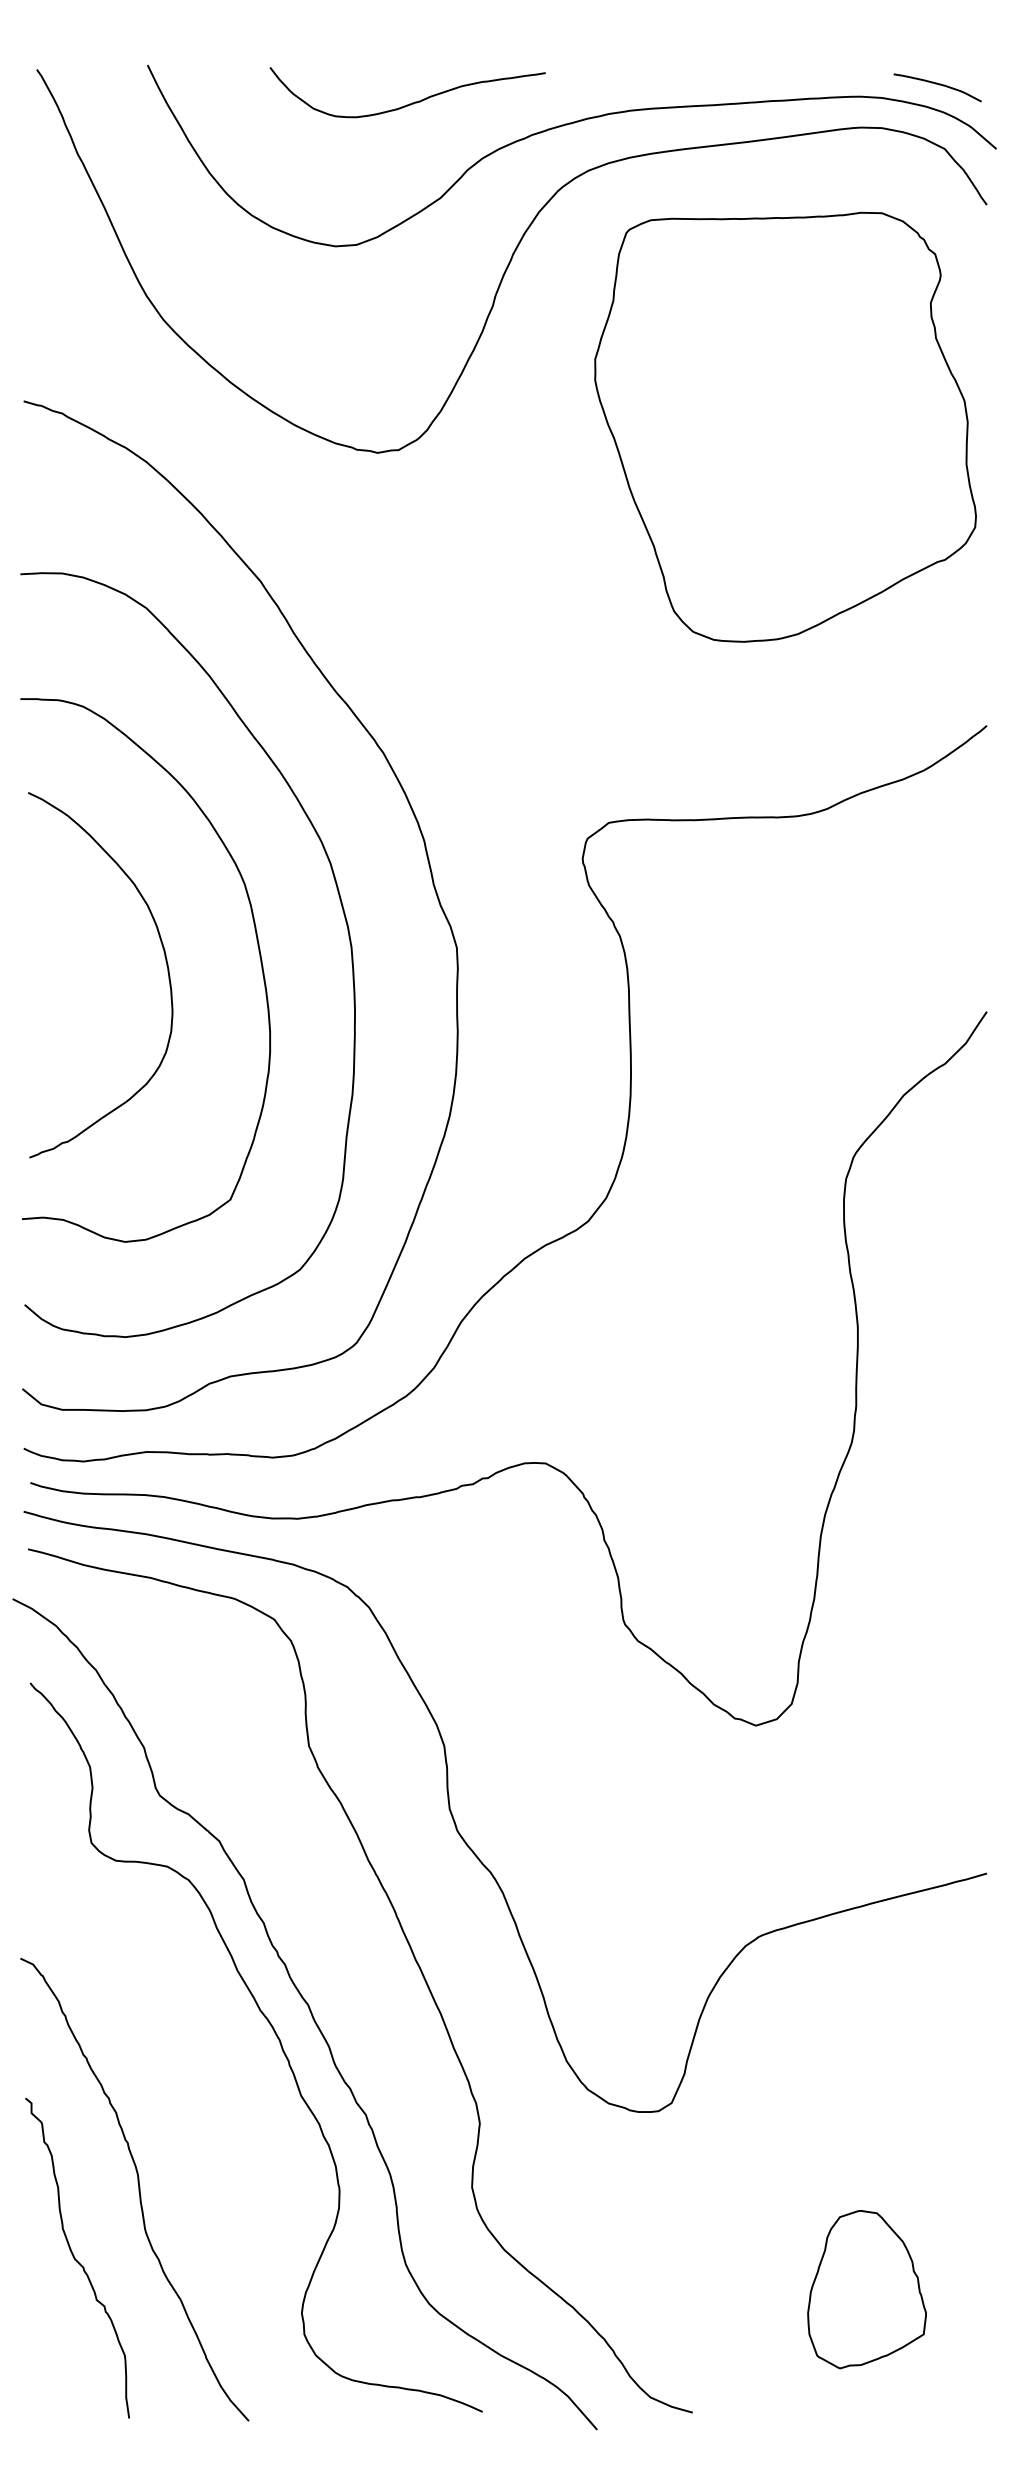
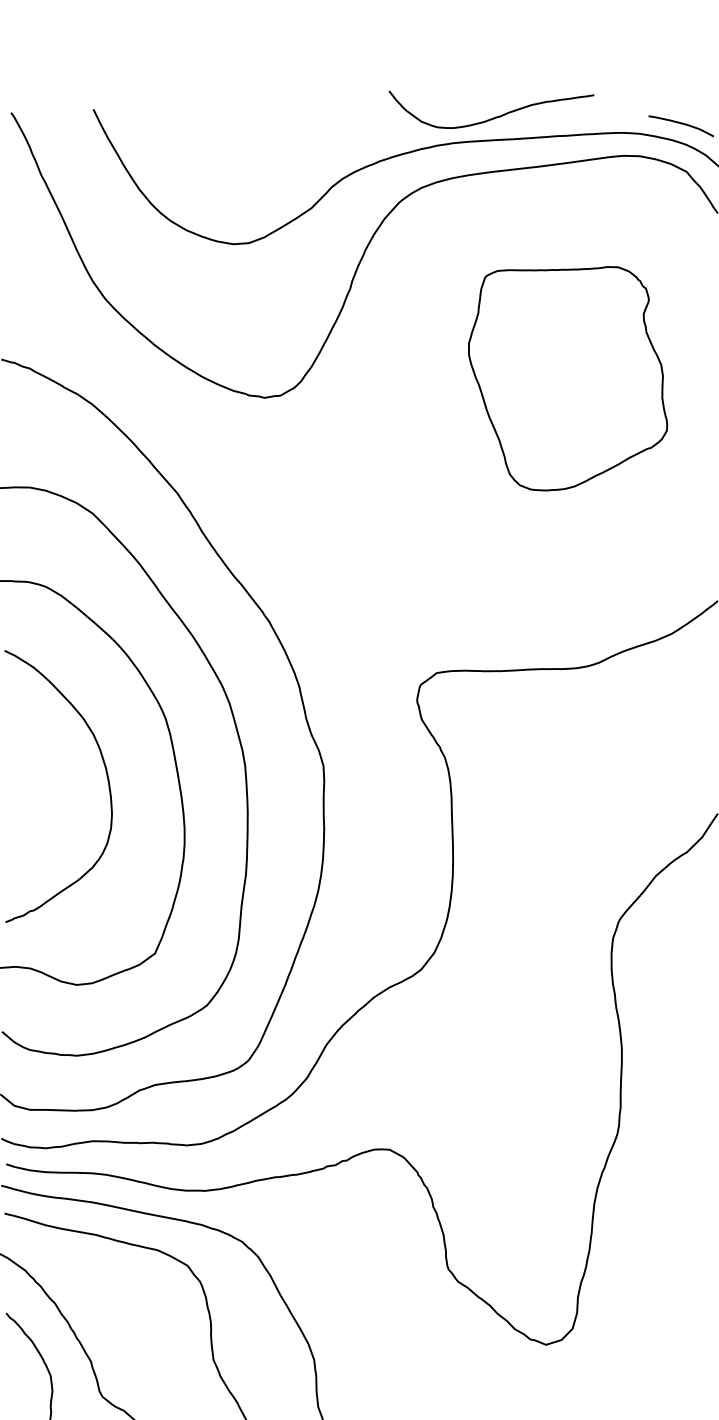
curve: (412, 102) -> (495, 117), moved
part: (785, 426) -> (568, 378), size x0.7

